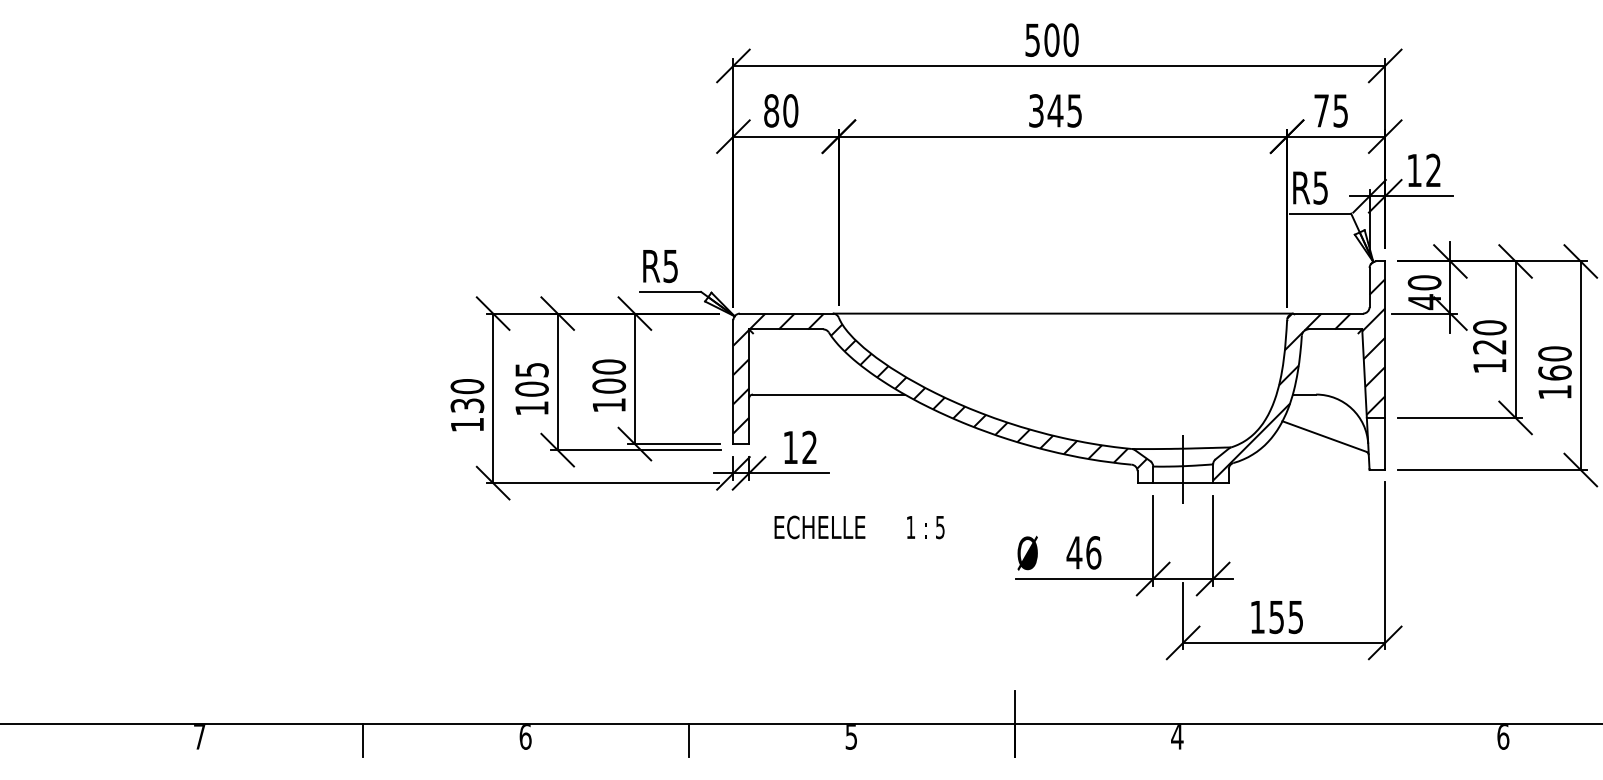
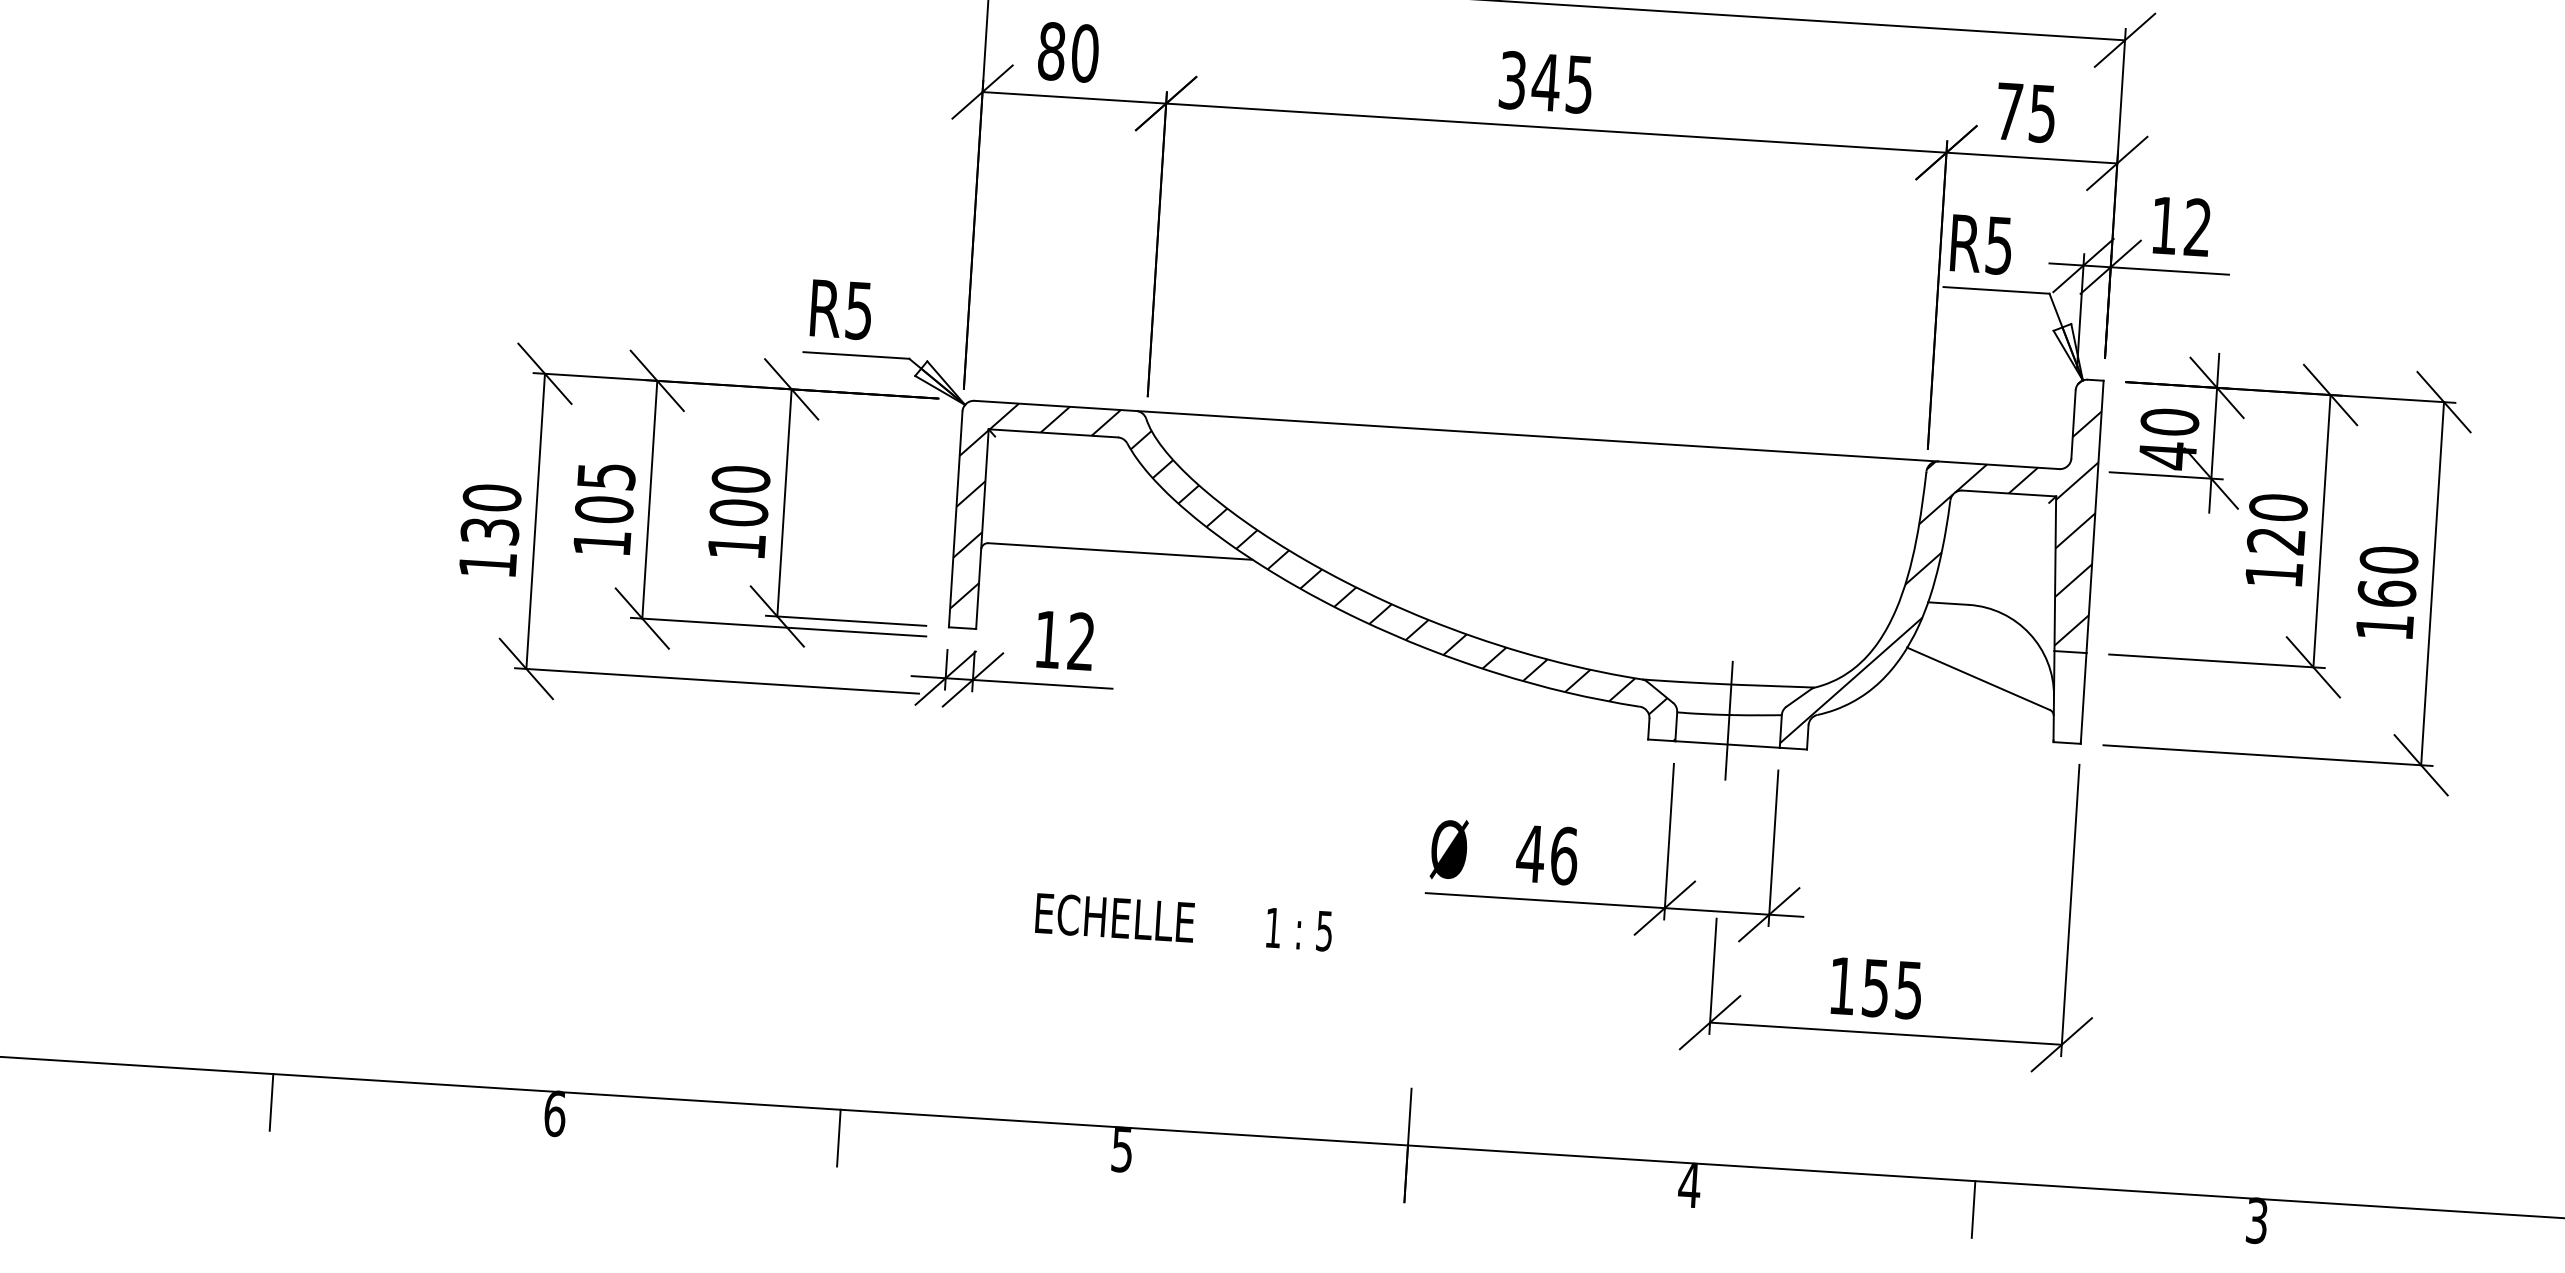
text: (859, 527) -> (1183, 922), moved
text: (1503, 737) -> (2257, 1222), 6 -> 3
line: (1340, 740) -> (1973, 1209), added

